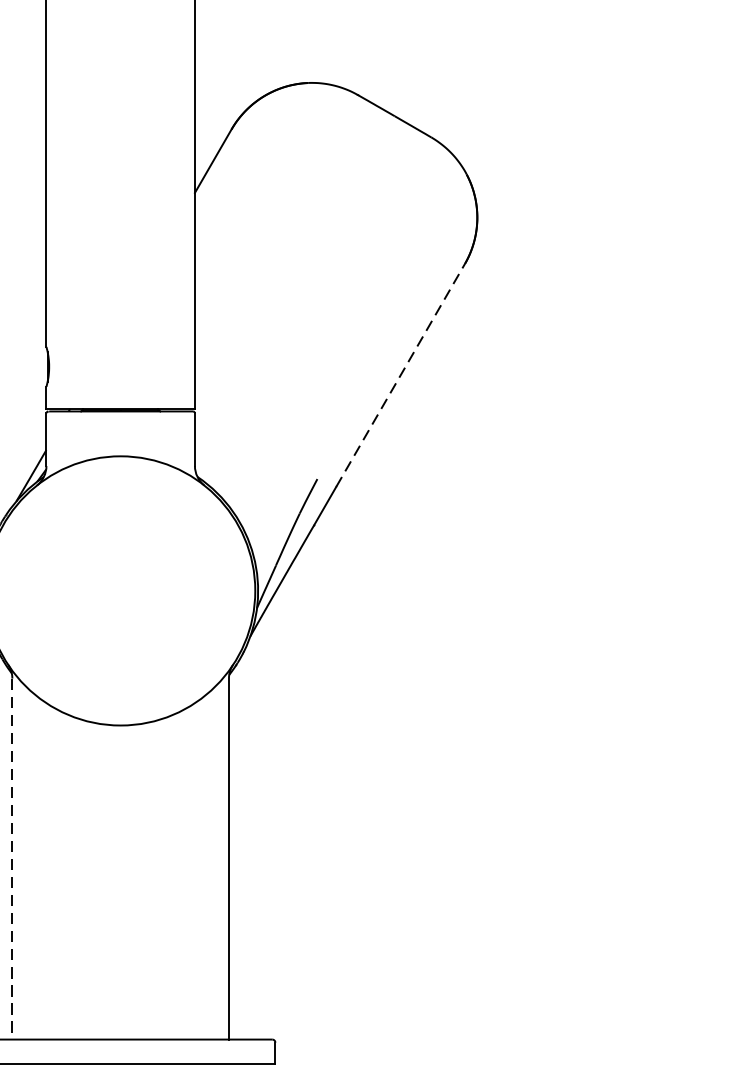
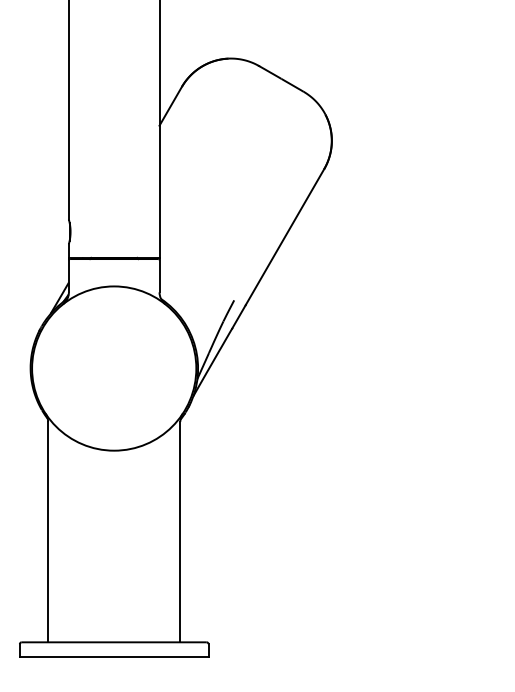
line: (399, 376) -> (284, 237), dashed -> solid
line: (12, 859) -> (48, 532), dashed -> solid

